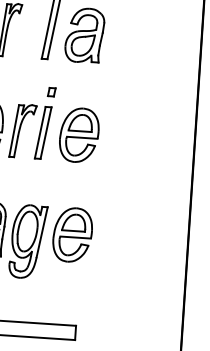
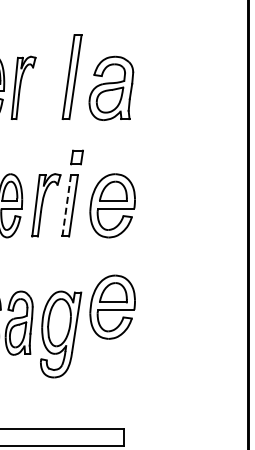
part: (51, 92) -> (76, 157), size x1.4
line: (40, 132) -> (66, 205), solid -> dashed
part: (72, 234) -> (112, 306), moved

